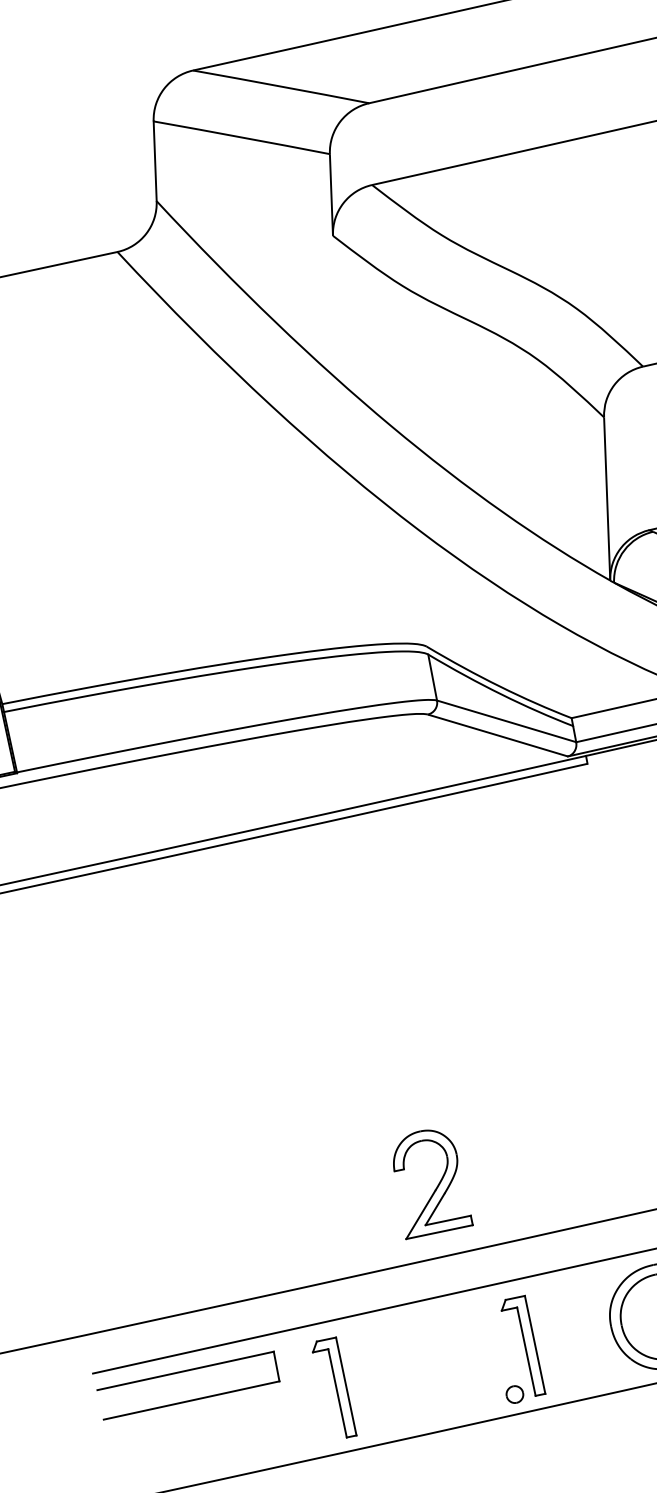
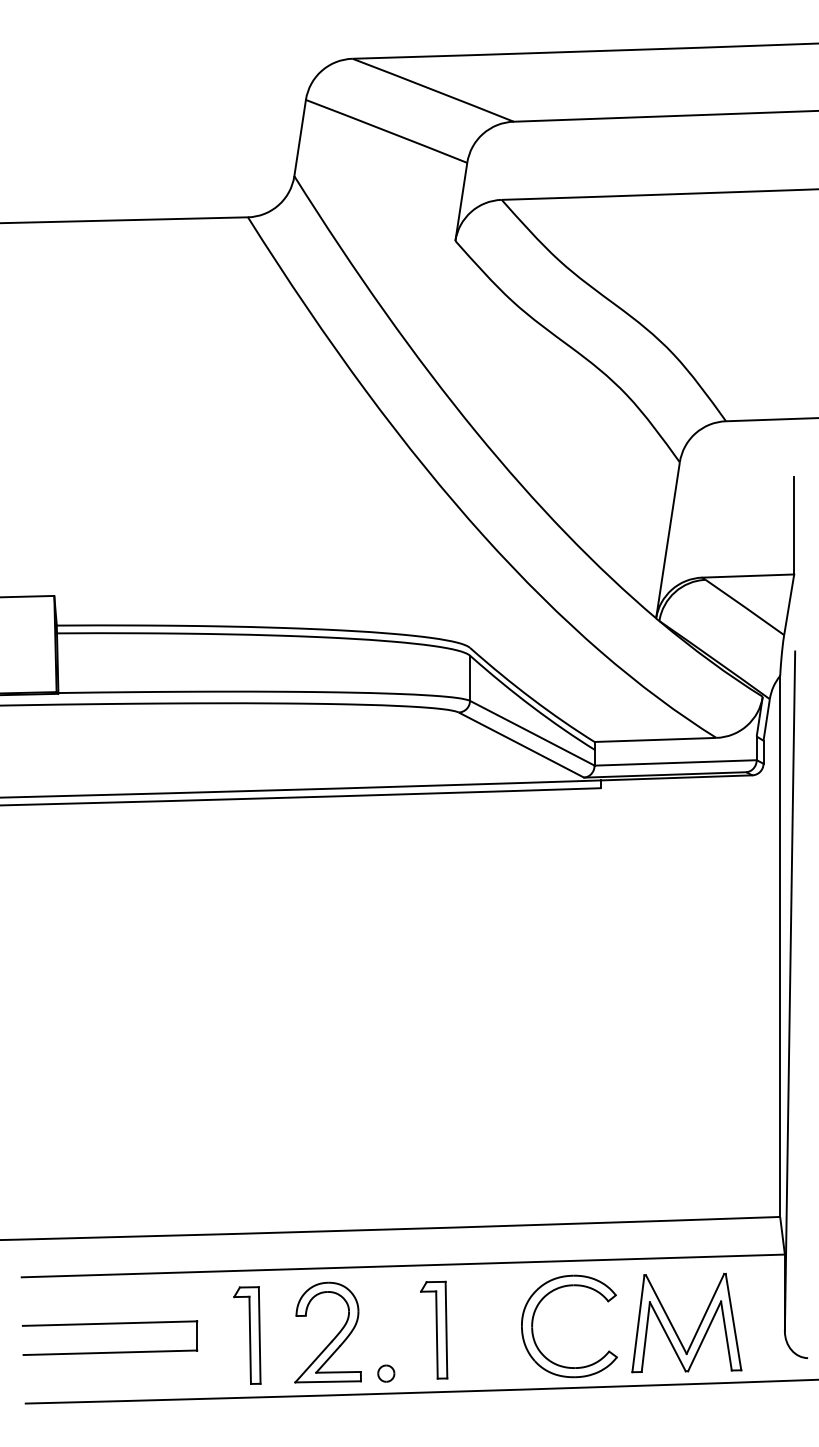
part: (436, 1187) -> (333, 1338), moved
part: (186, 1371) -> (110, 1324), moved
part: (515, 1394) -> (386, 1373), moved

